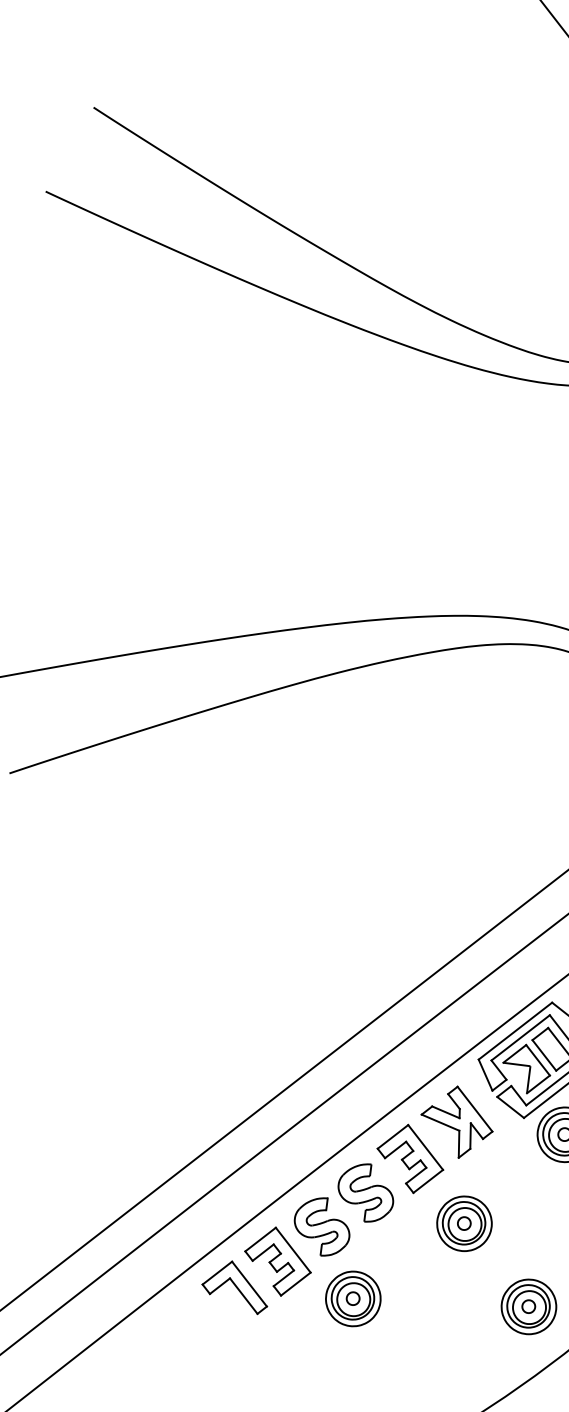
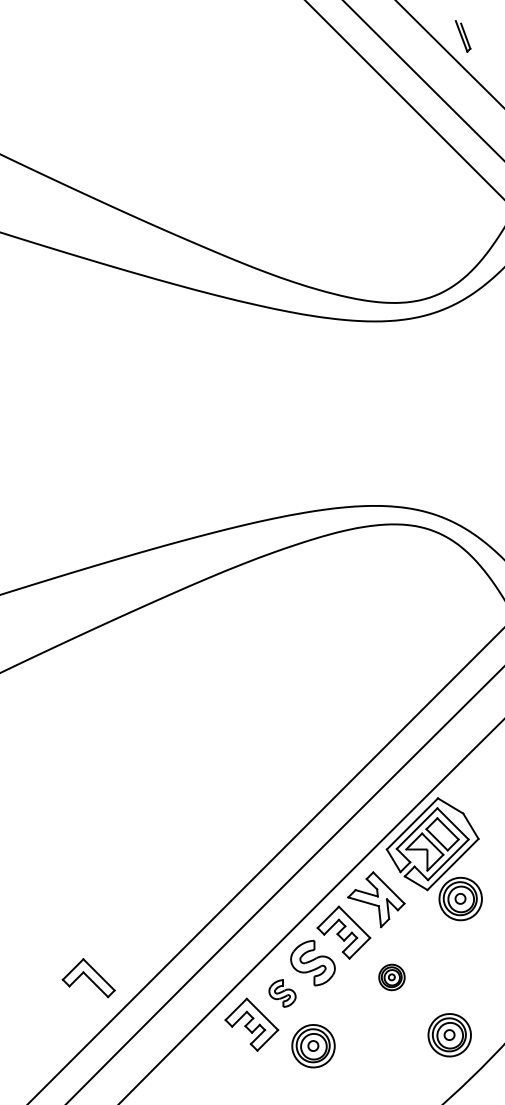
part: (463, 1223) -> (391, 977), size x0.6
part: (322, 1226) -> (282, 993), size x0.6
part: (235, 1287) -> (88, 978), moved

